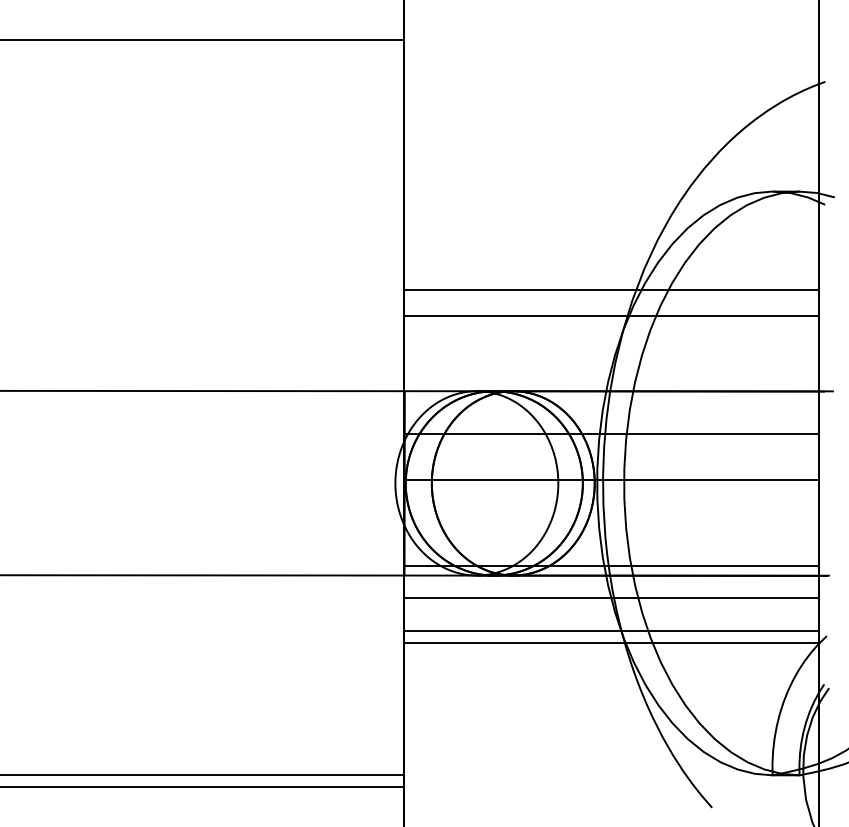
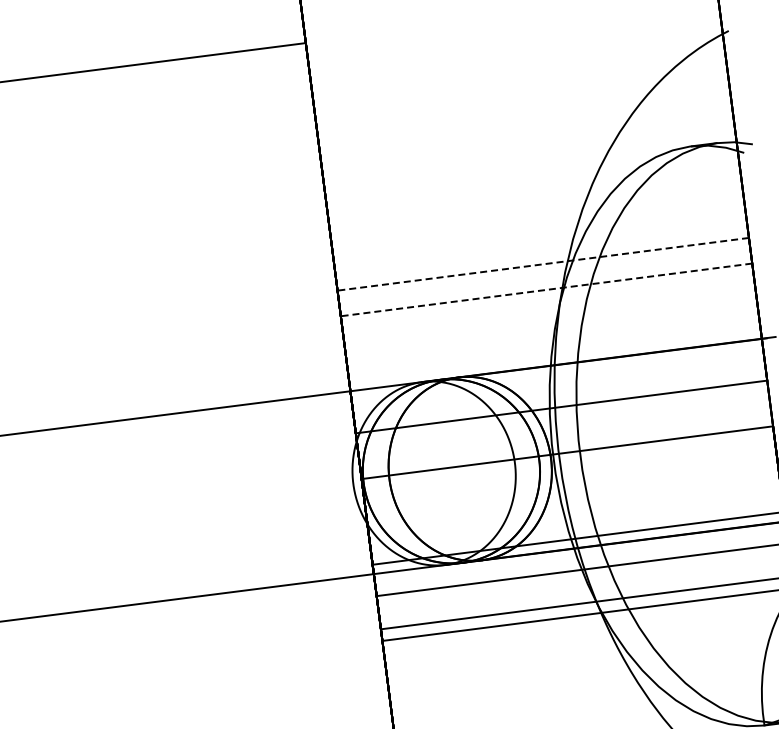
line: (611, 289) -> (543, 264), solid -> dashed
line: (611, 315) -> (546, 289), solid -> dashed

